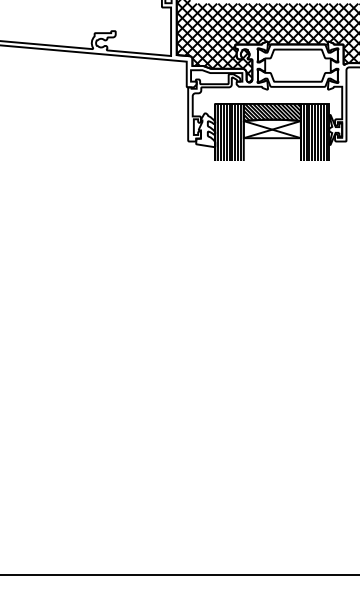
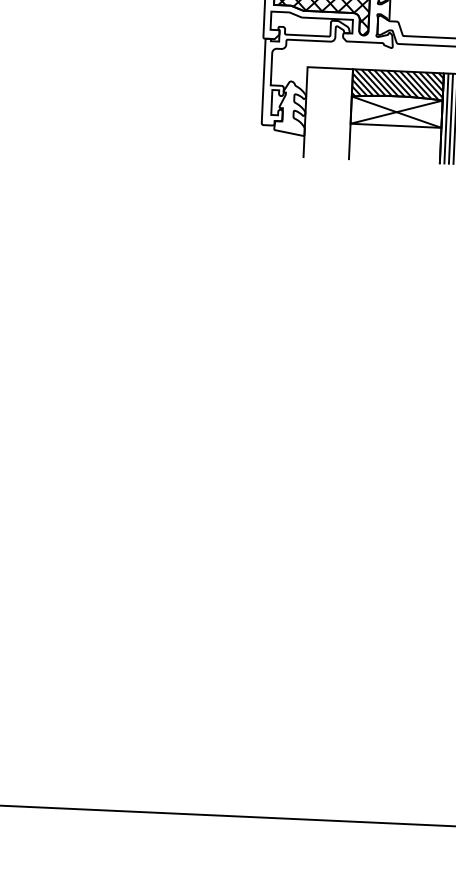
hatch: (227, 132) -> (325, 113), removed

